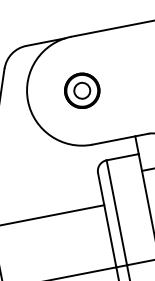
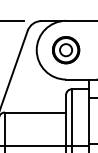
part: (82, 91) -> (66, 50), size x1.43

